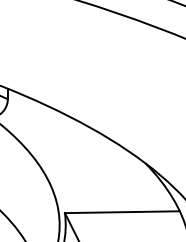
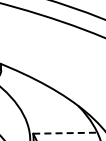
line: (122, 212) -> (65, 133), solid -> dashed

